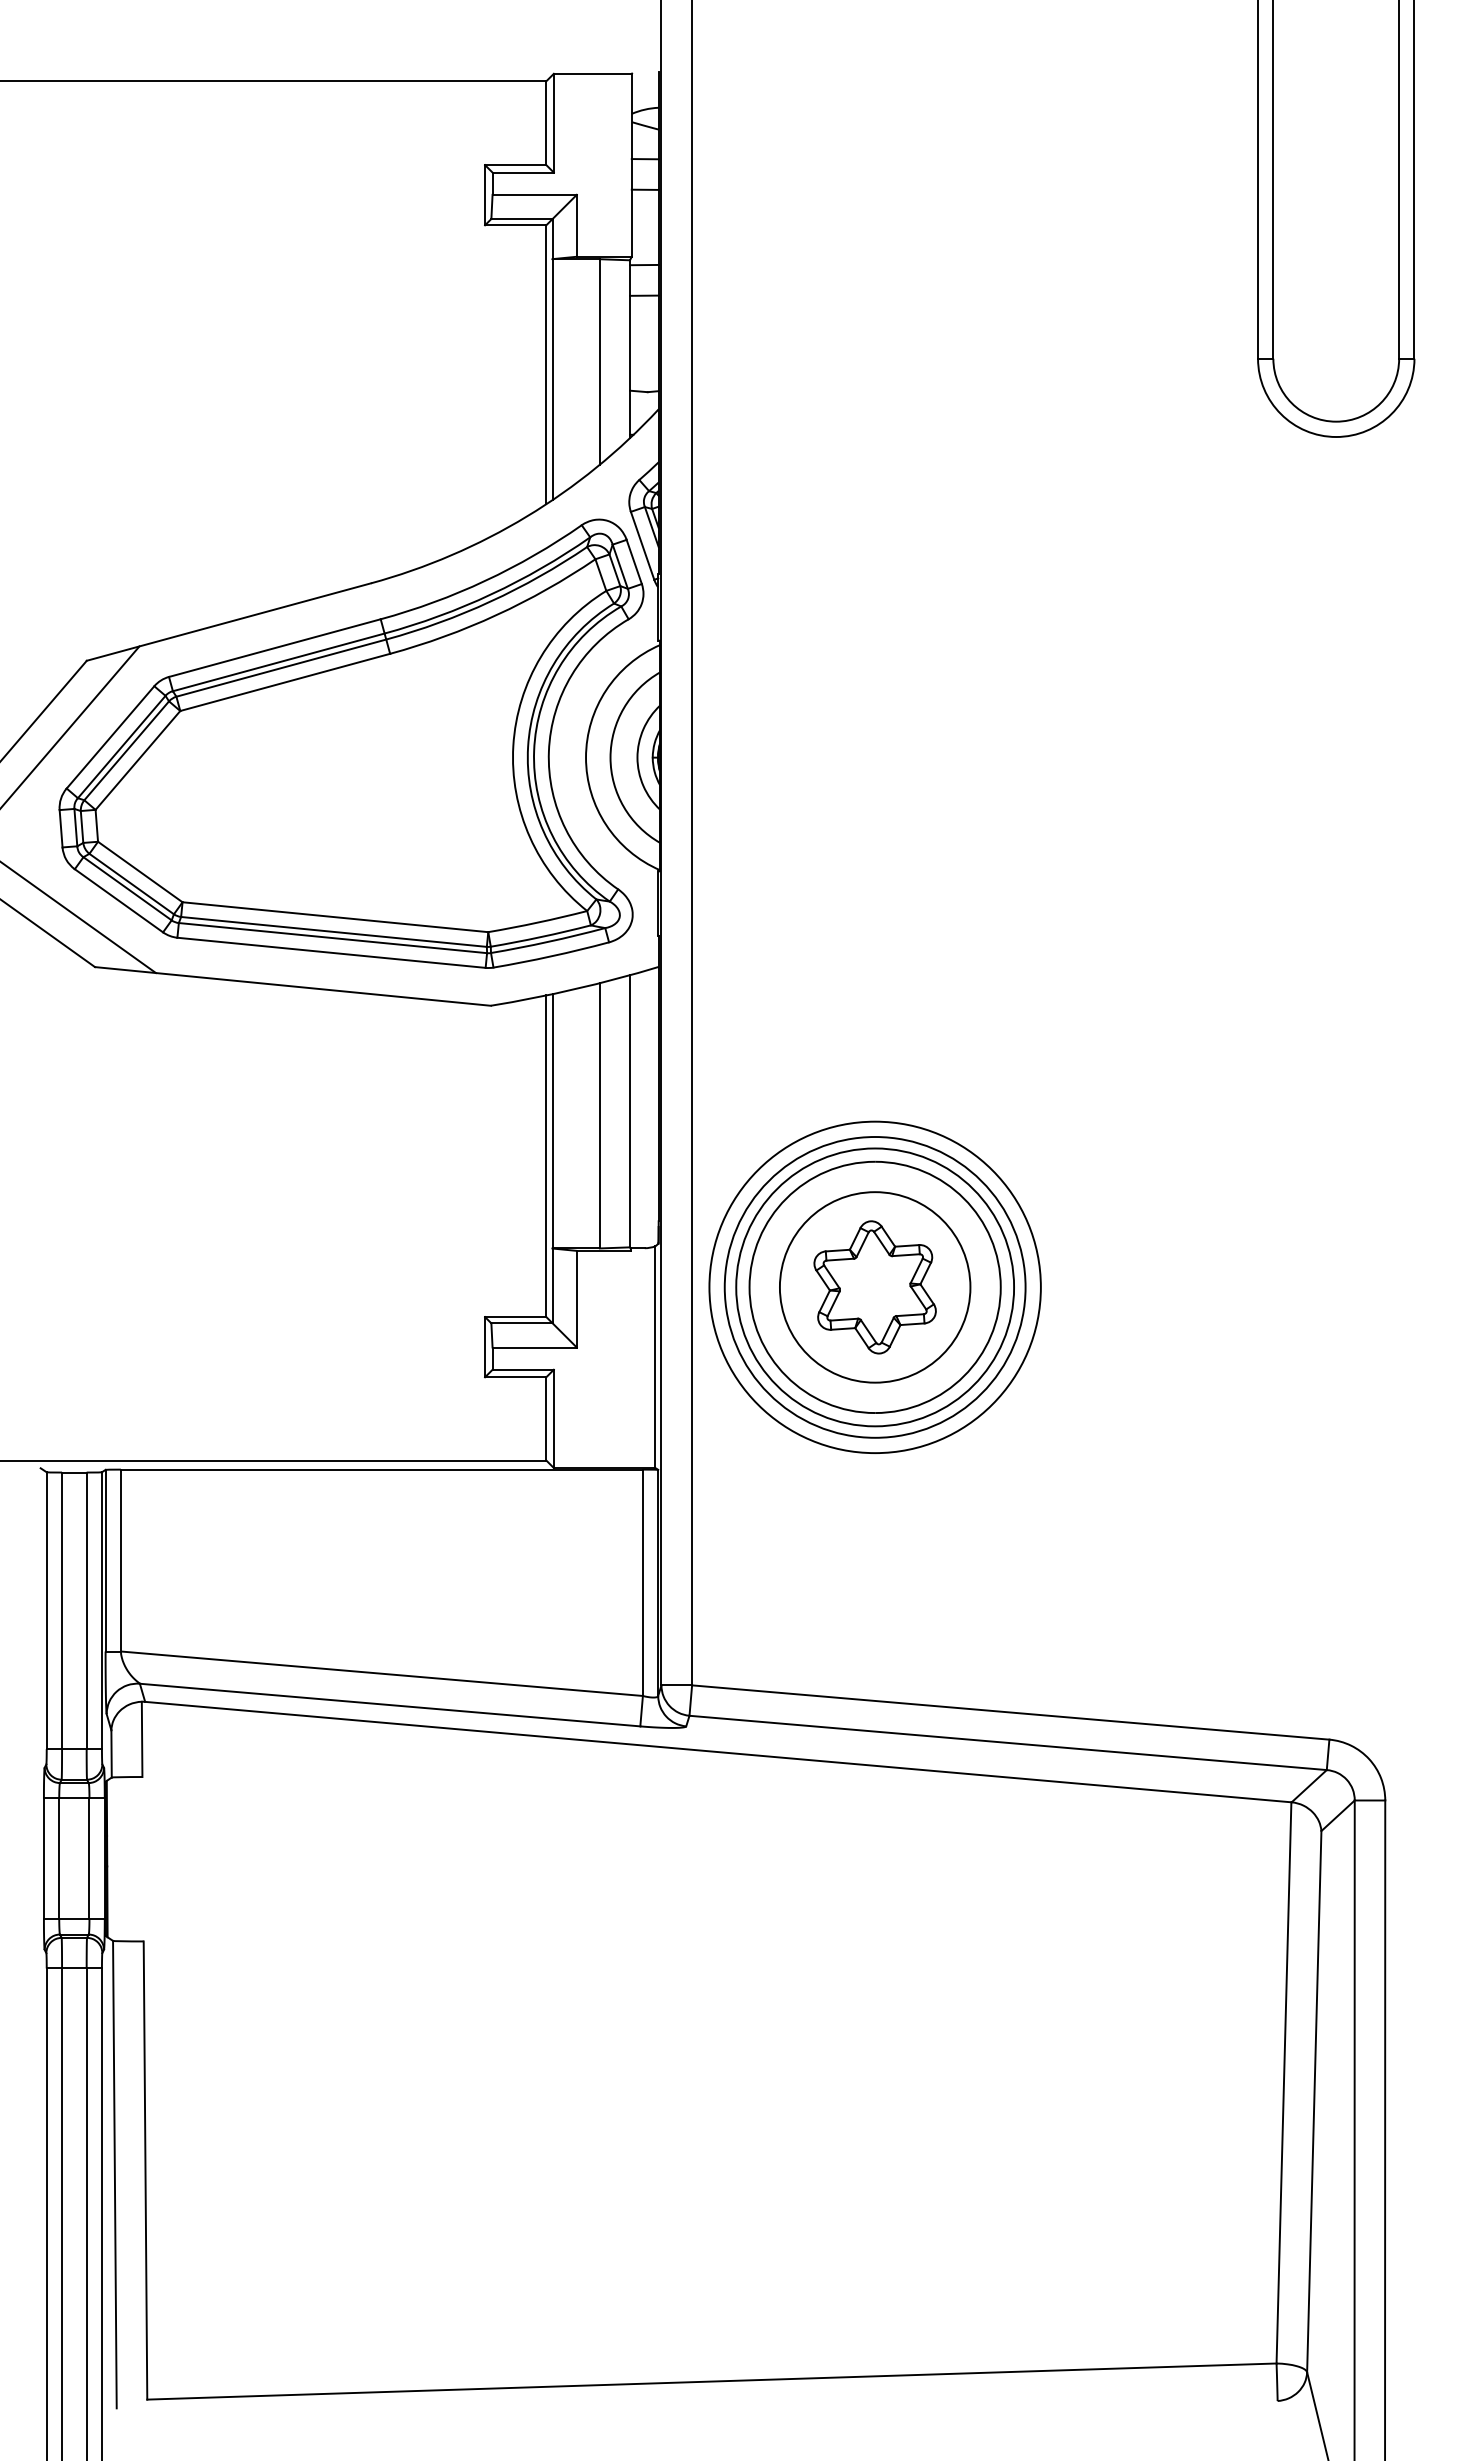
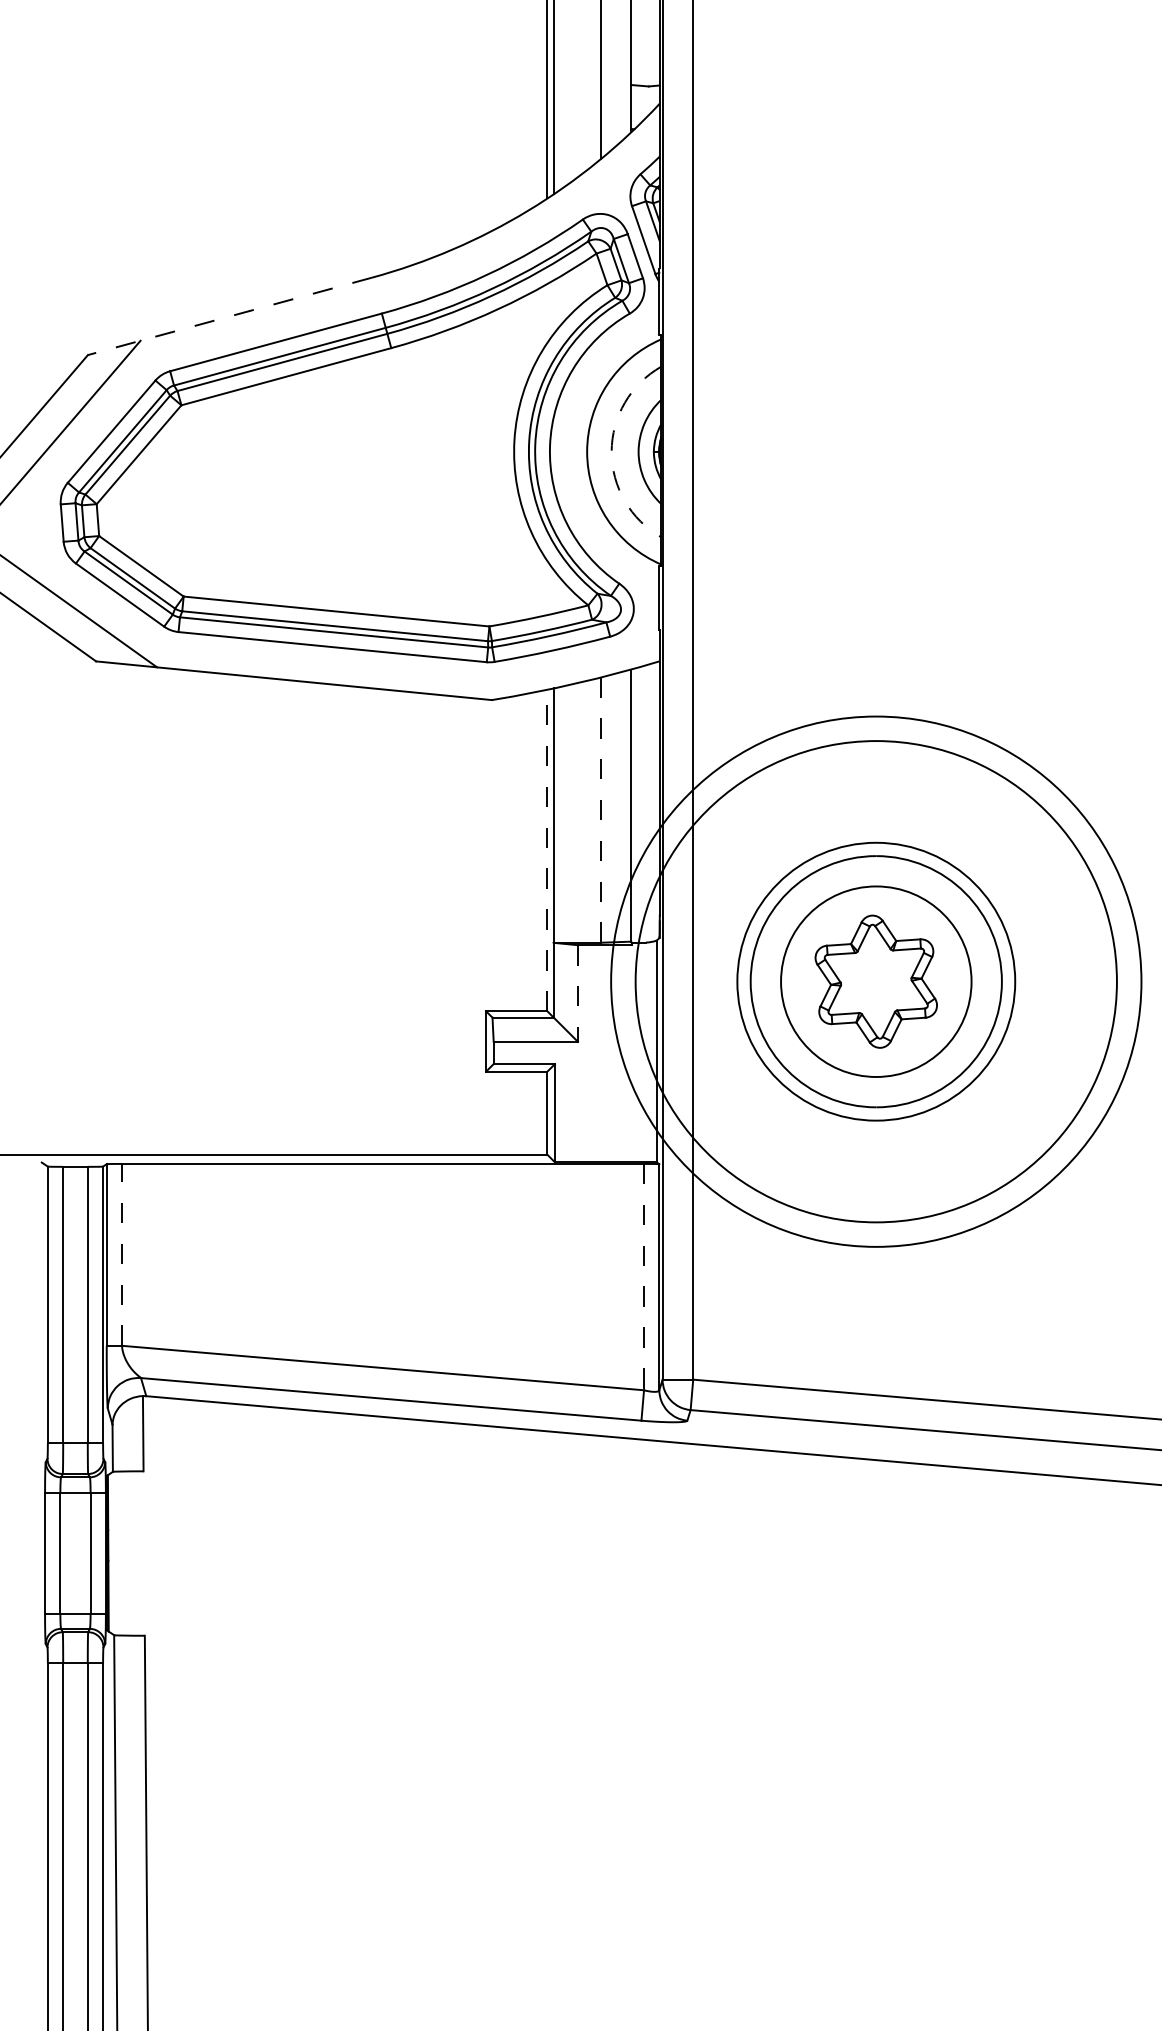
line: (228, 622) -> (229, 316), solid -> dashed
arc: (610, 757) -> (611, 451), solid -> dashed
line: (599, 1115) -> (600, 809), solid -> dashed
line: (546, 1156) -> (547, 850), solid -> dashed
circle: (874, 1287) -> (875, 981), size x1.6
circle: (874, 1287) -> (875, 981), size x1.6
line: (576, 1299) -> (577, 993), solid -> dashed
line: (120, 1560) -> (121, 1254), solid -> dashed
line: (642, 1583) -> (643, 1277), solid -> dashed

